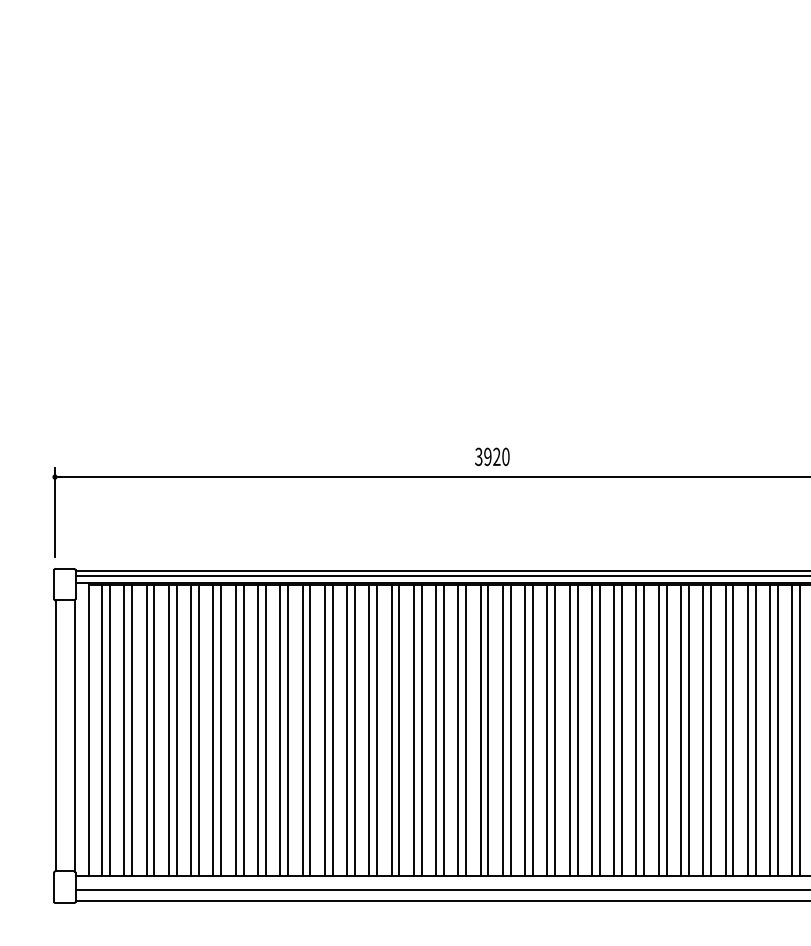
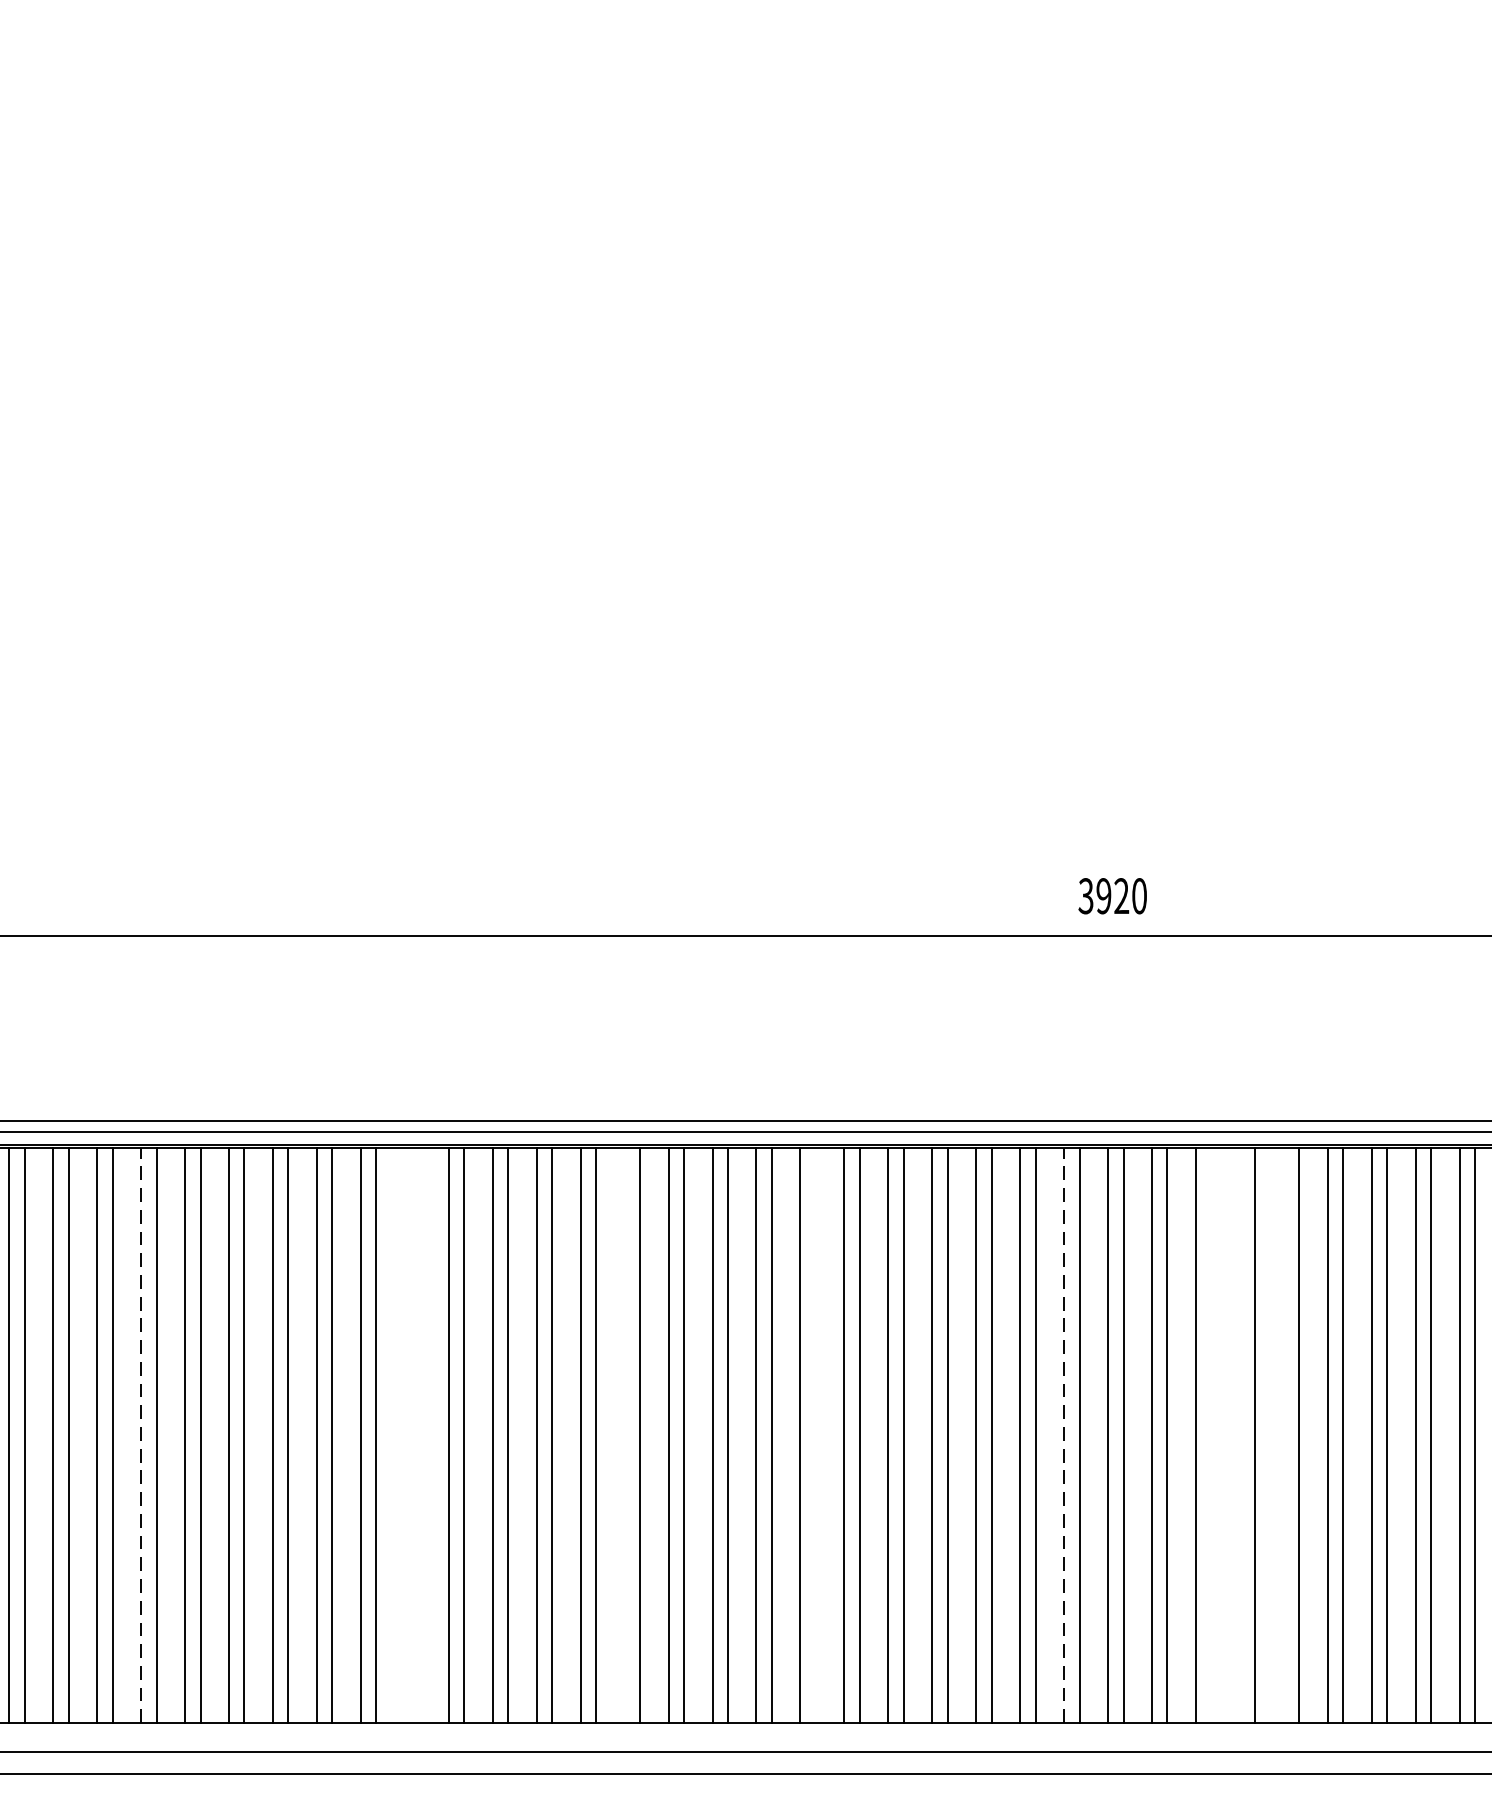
text: (492, 456) -> (1113, 895), moved
line: (324, 729) -> (404, 1434), removed
line: (332, 729) -> (420, 1434), removed
line: (436, 729) -> (625, 1434), removed
line: (532, 729) -> (814, 1434), removed
line: (733, 729) -> (1211, 1434), removed
line: (747, 729) -> (1239, 1434), removed
line: (770, 729) -> (1284, 1434), removed
line: (191, 730) -> (141, 1436), solid -> dashed
line: (658, 730) -> (1063, 1436), solid -> dashed

